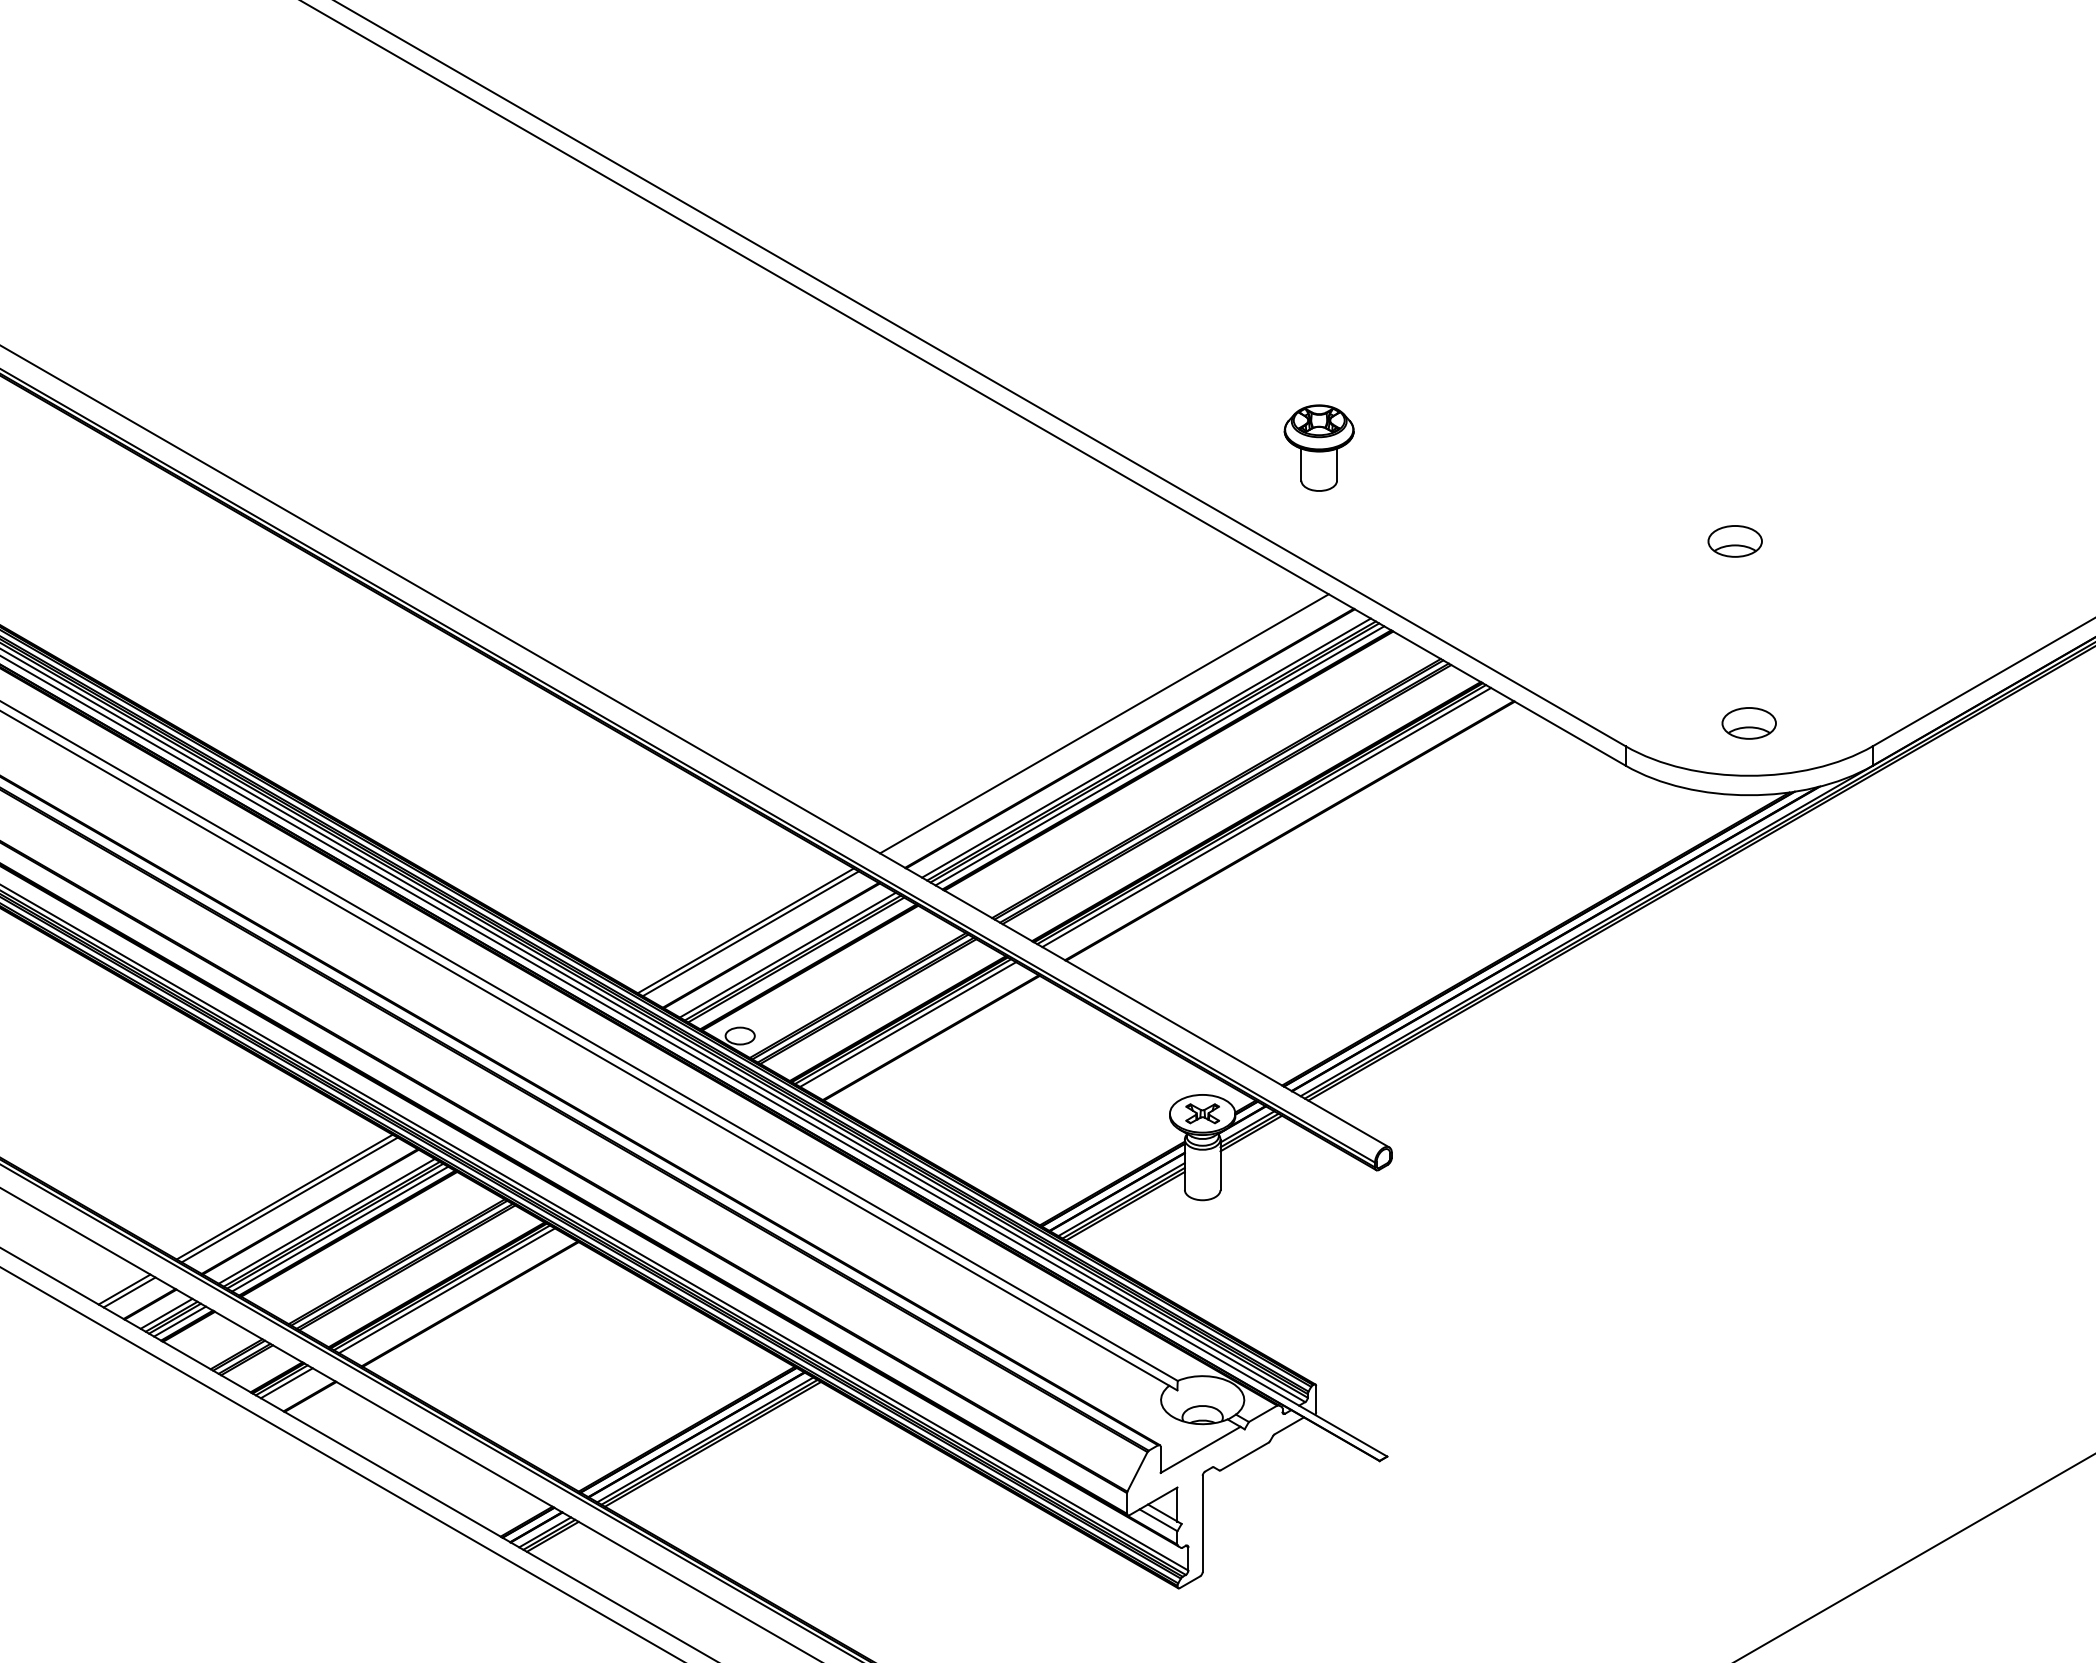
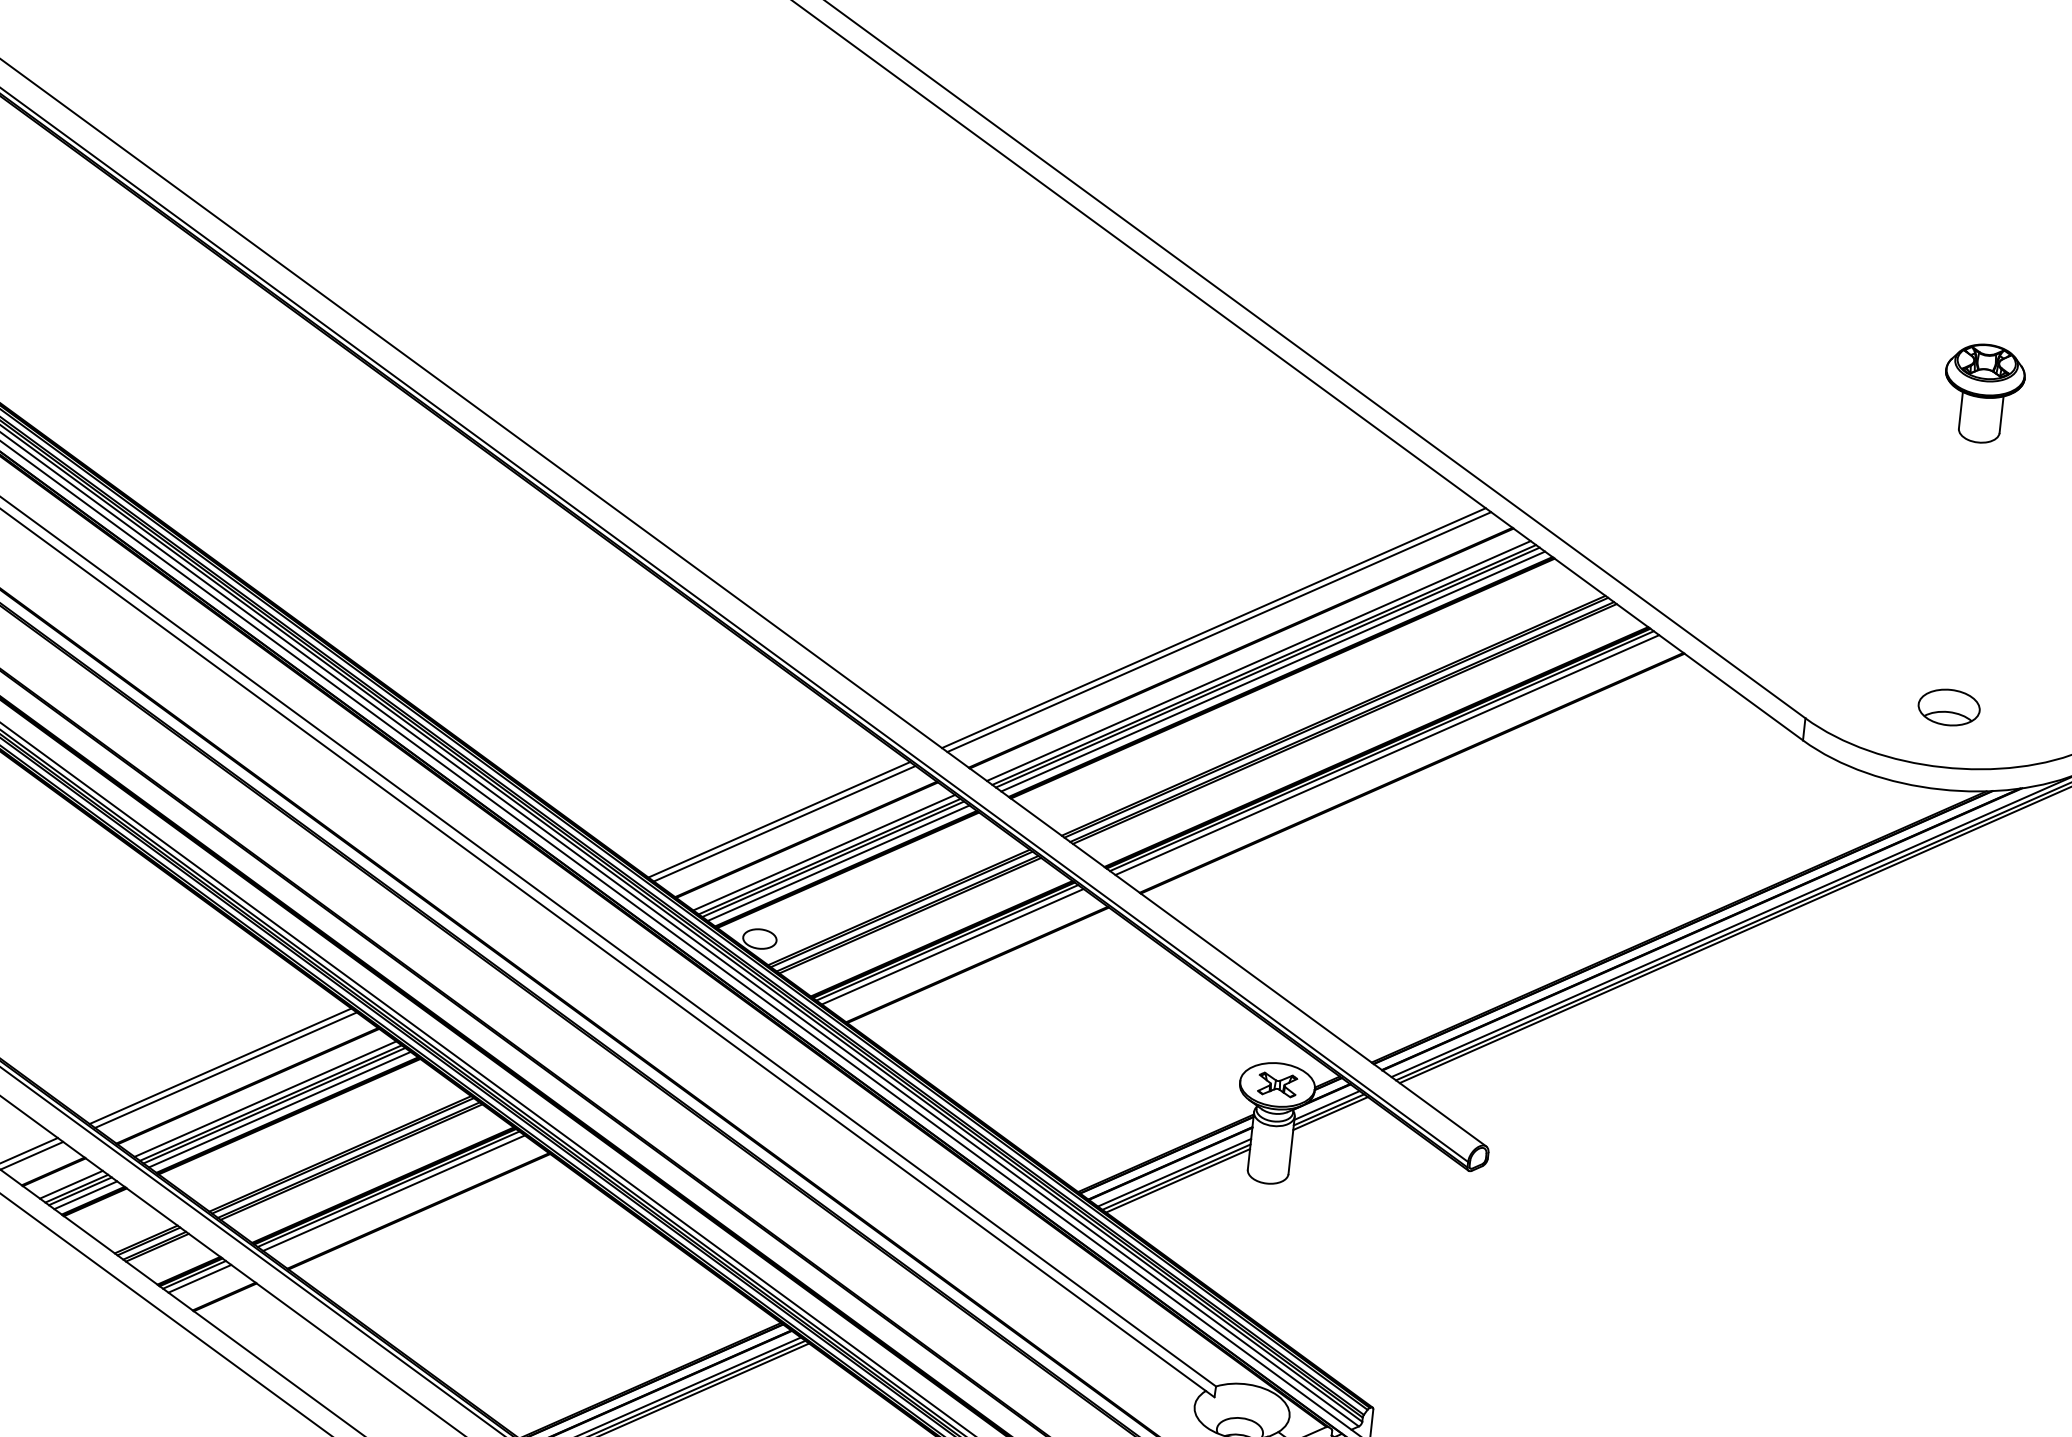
part: (1318, 447) -> (1982, 392), moved
part: (1734, 541) -> (1954, 498), removed
line: (1109, 726) -> (1219, 631), added
line: (801, 962) -> (838, 862), added

